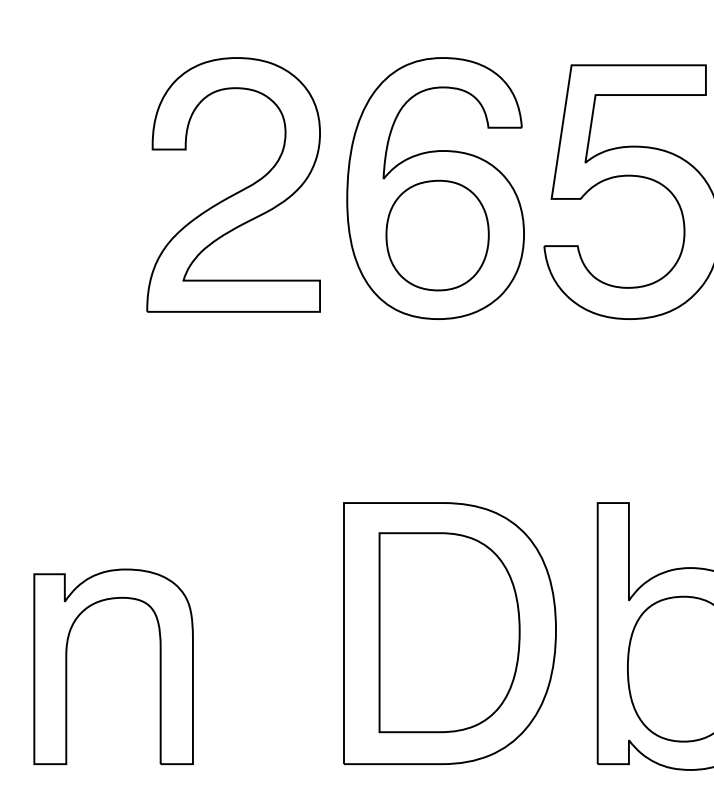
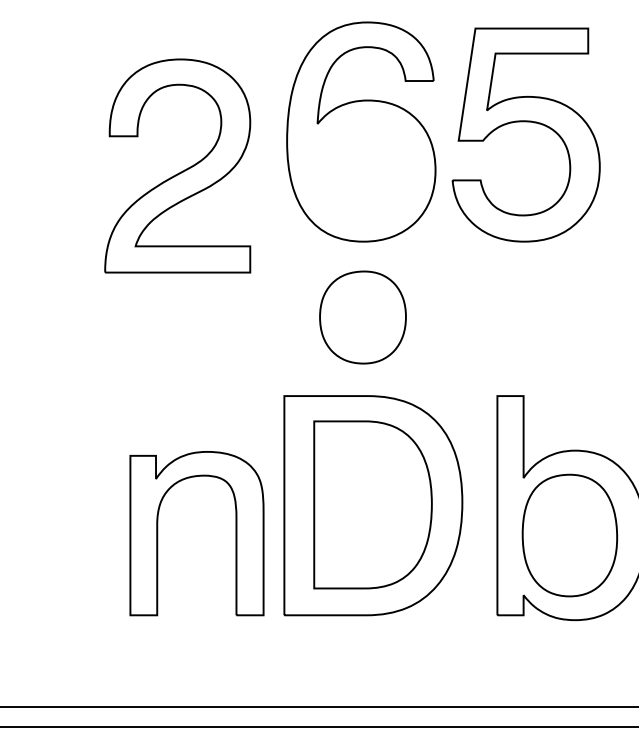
part: (236, 191) -> (180, 171), moved
part: (437, 235) -> (362, 317), moved
part: (67, 666) -> (158, 533), moved

